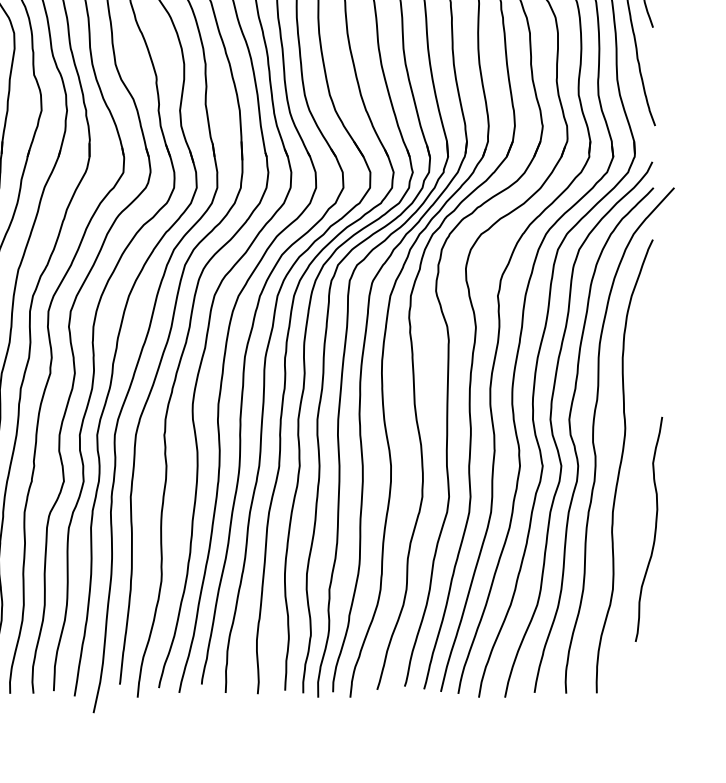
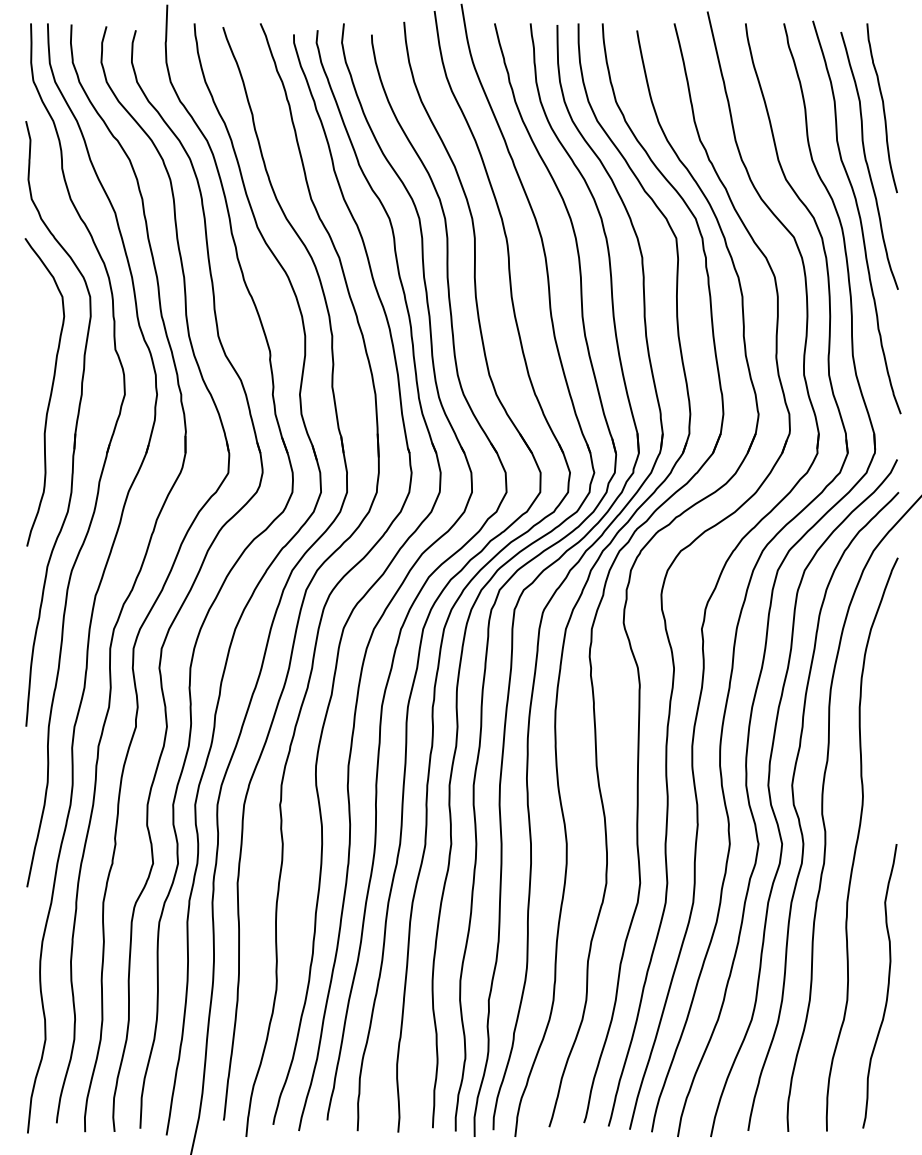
curve: (654, 529) -> (887, 986), moved

